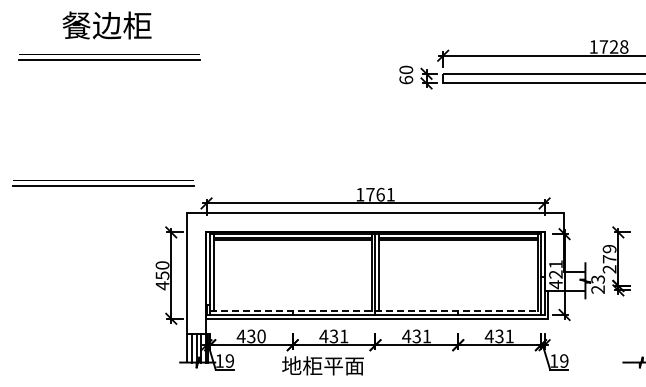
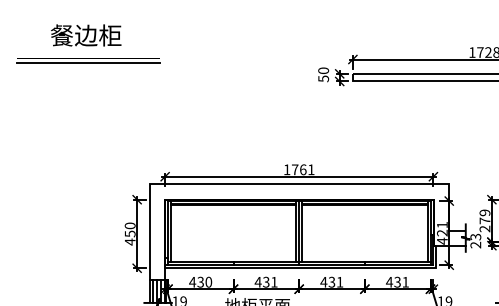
text: (406, 79) -> (323, 78), 60 -> 50
part: (103, 183) -> (83, 160), removed
line: (376, 310) -> (299, 261), dashed -> solid

